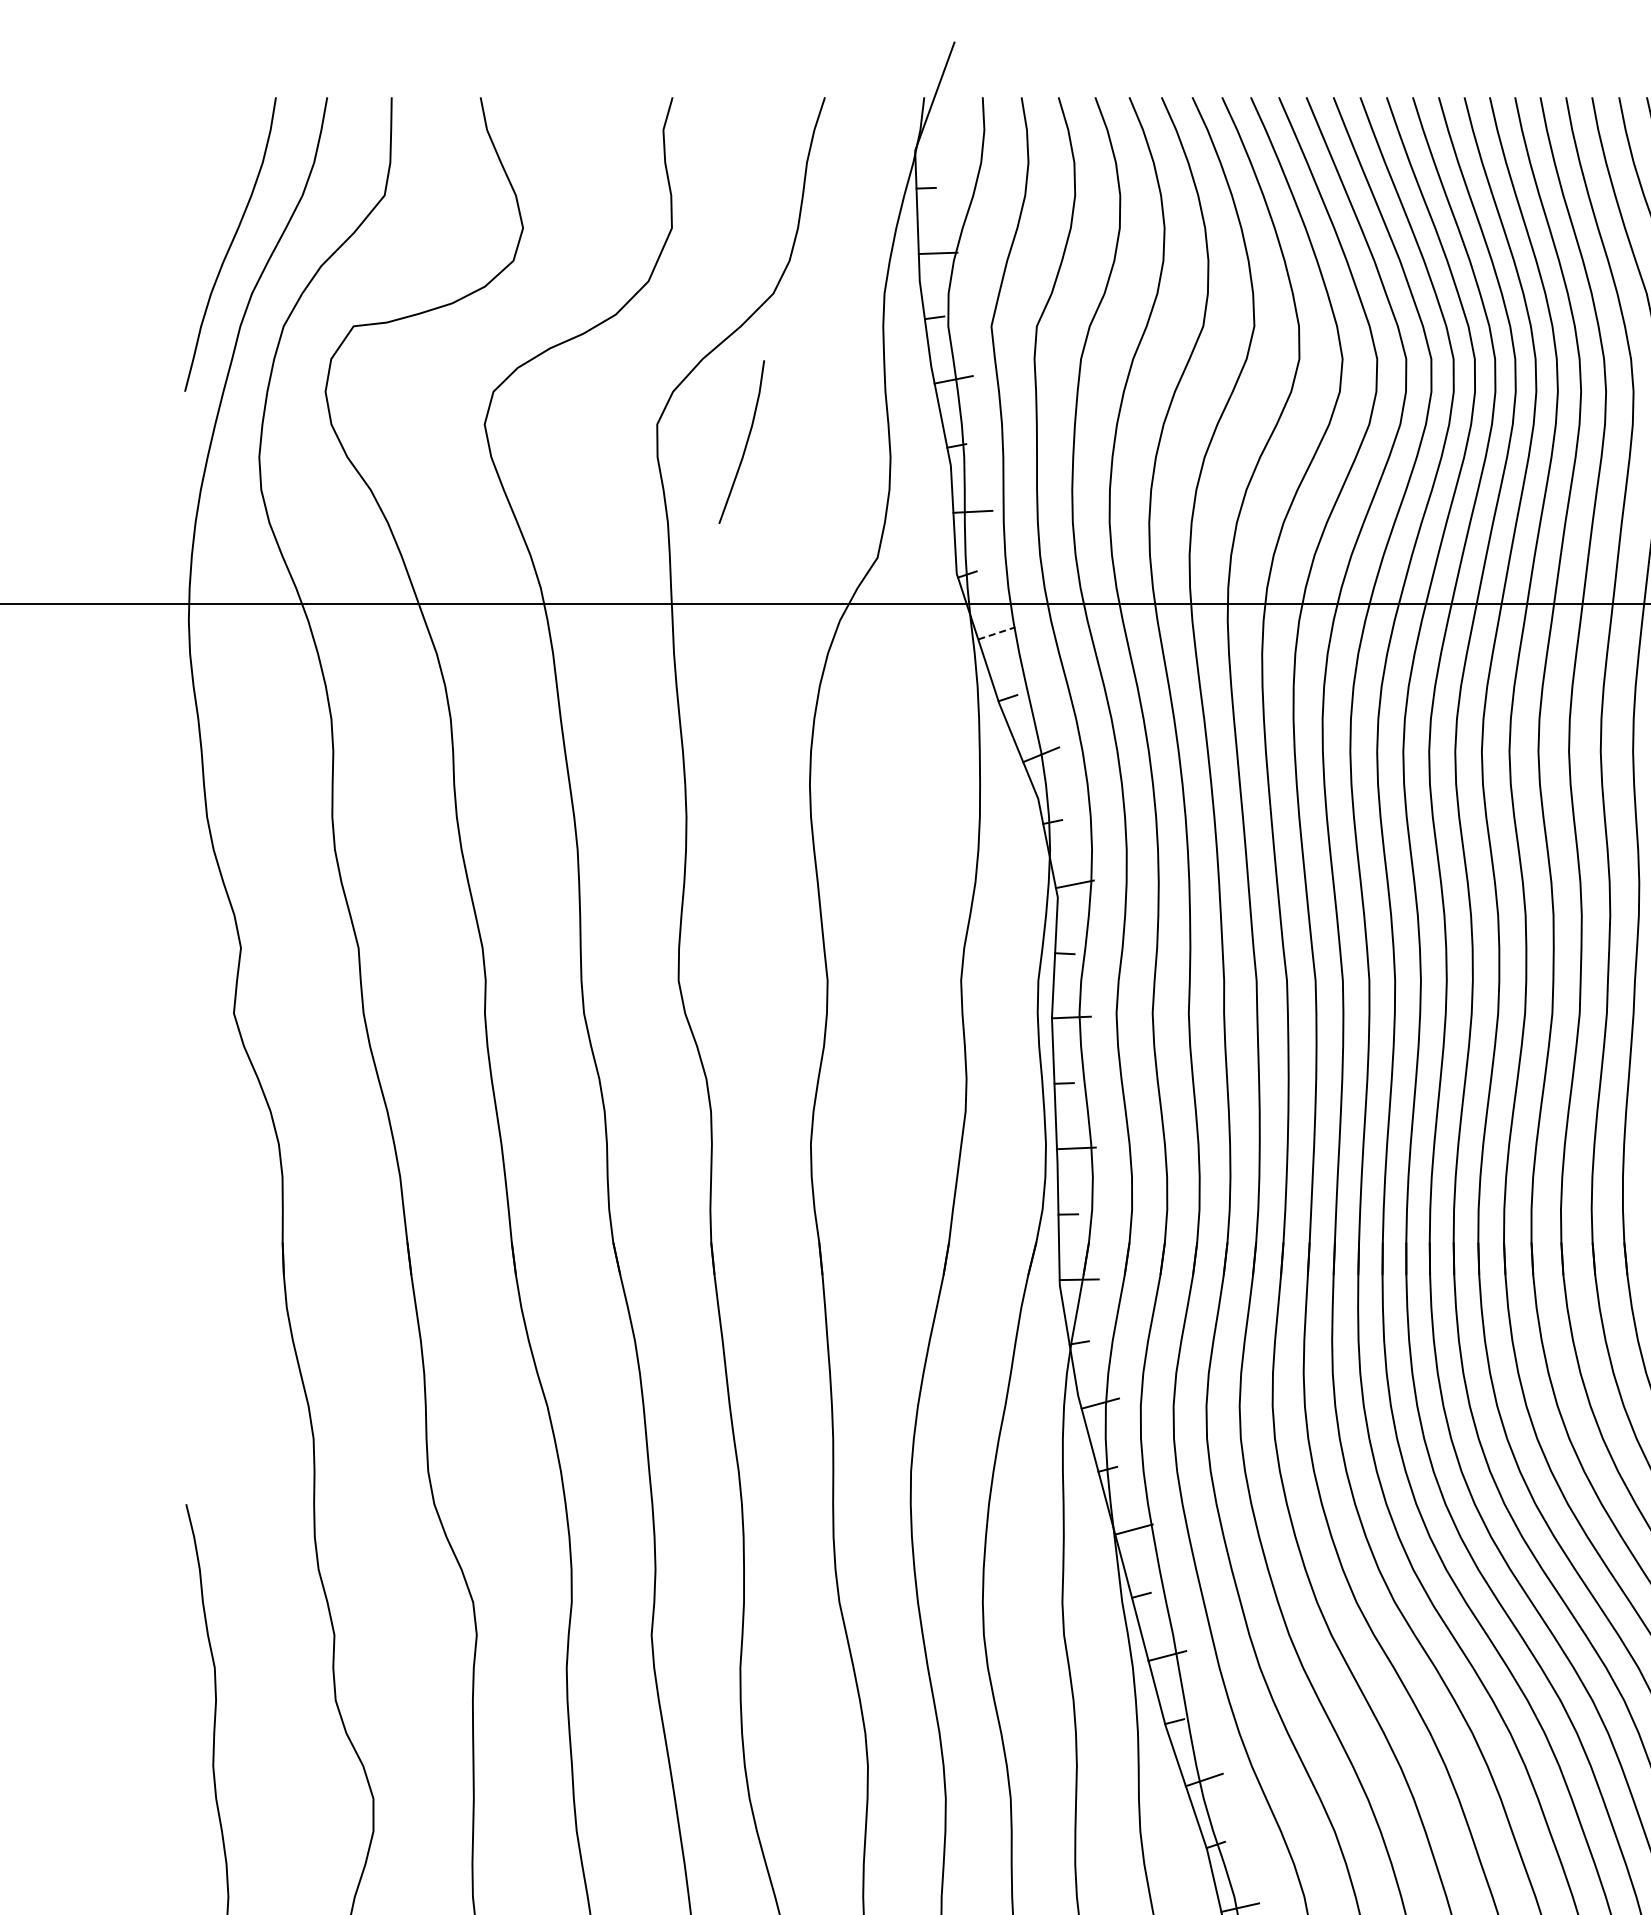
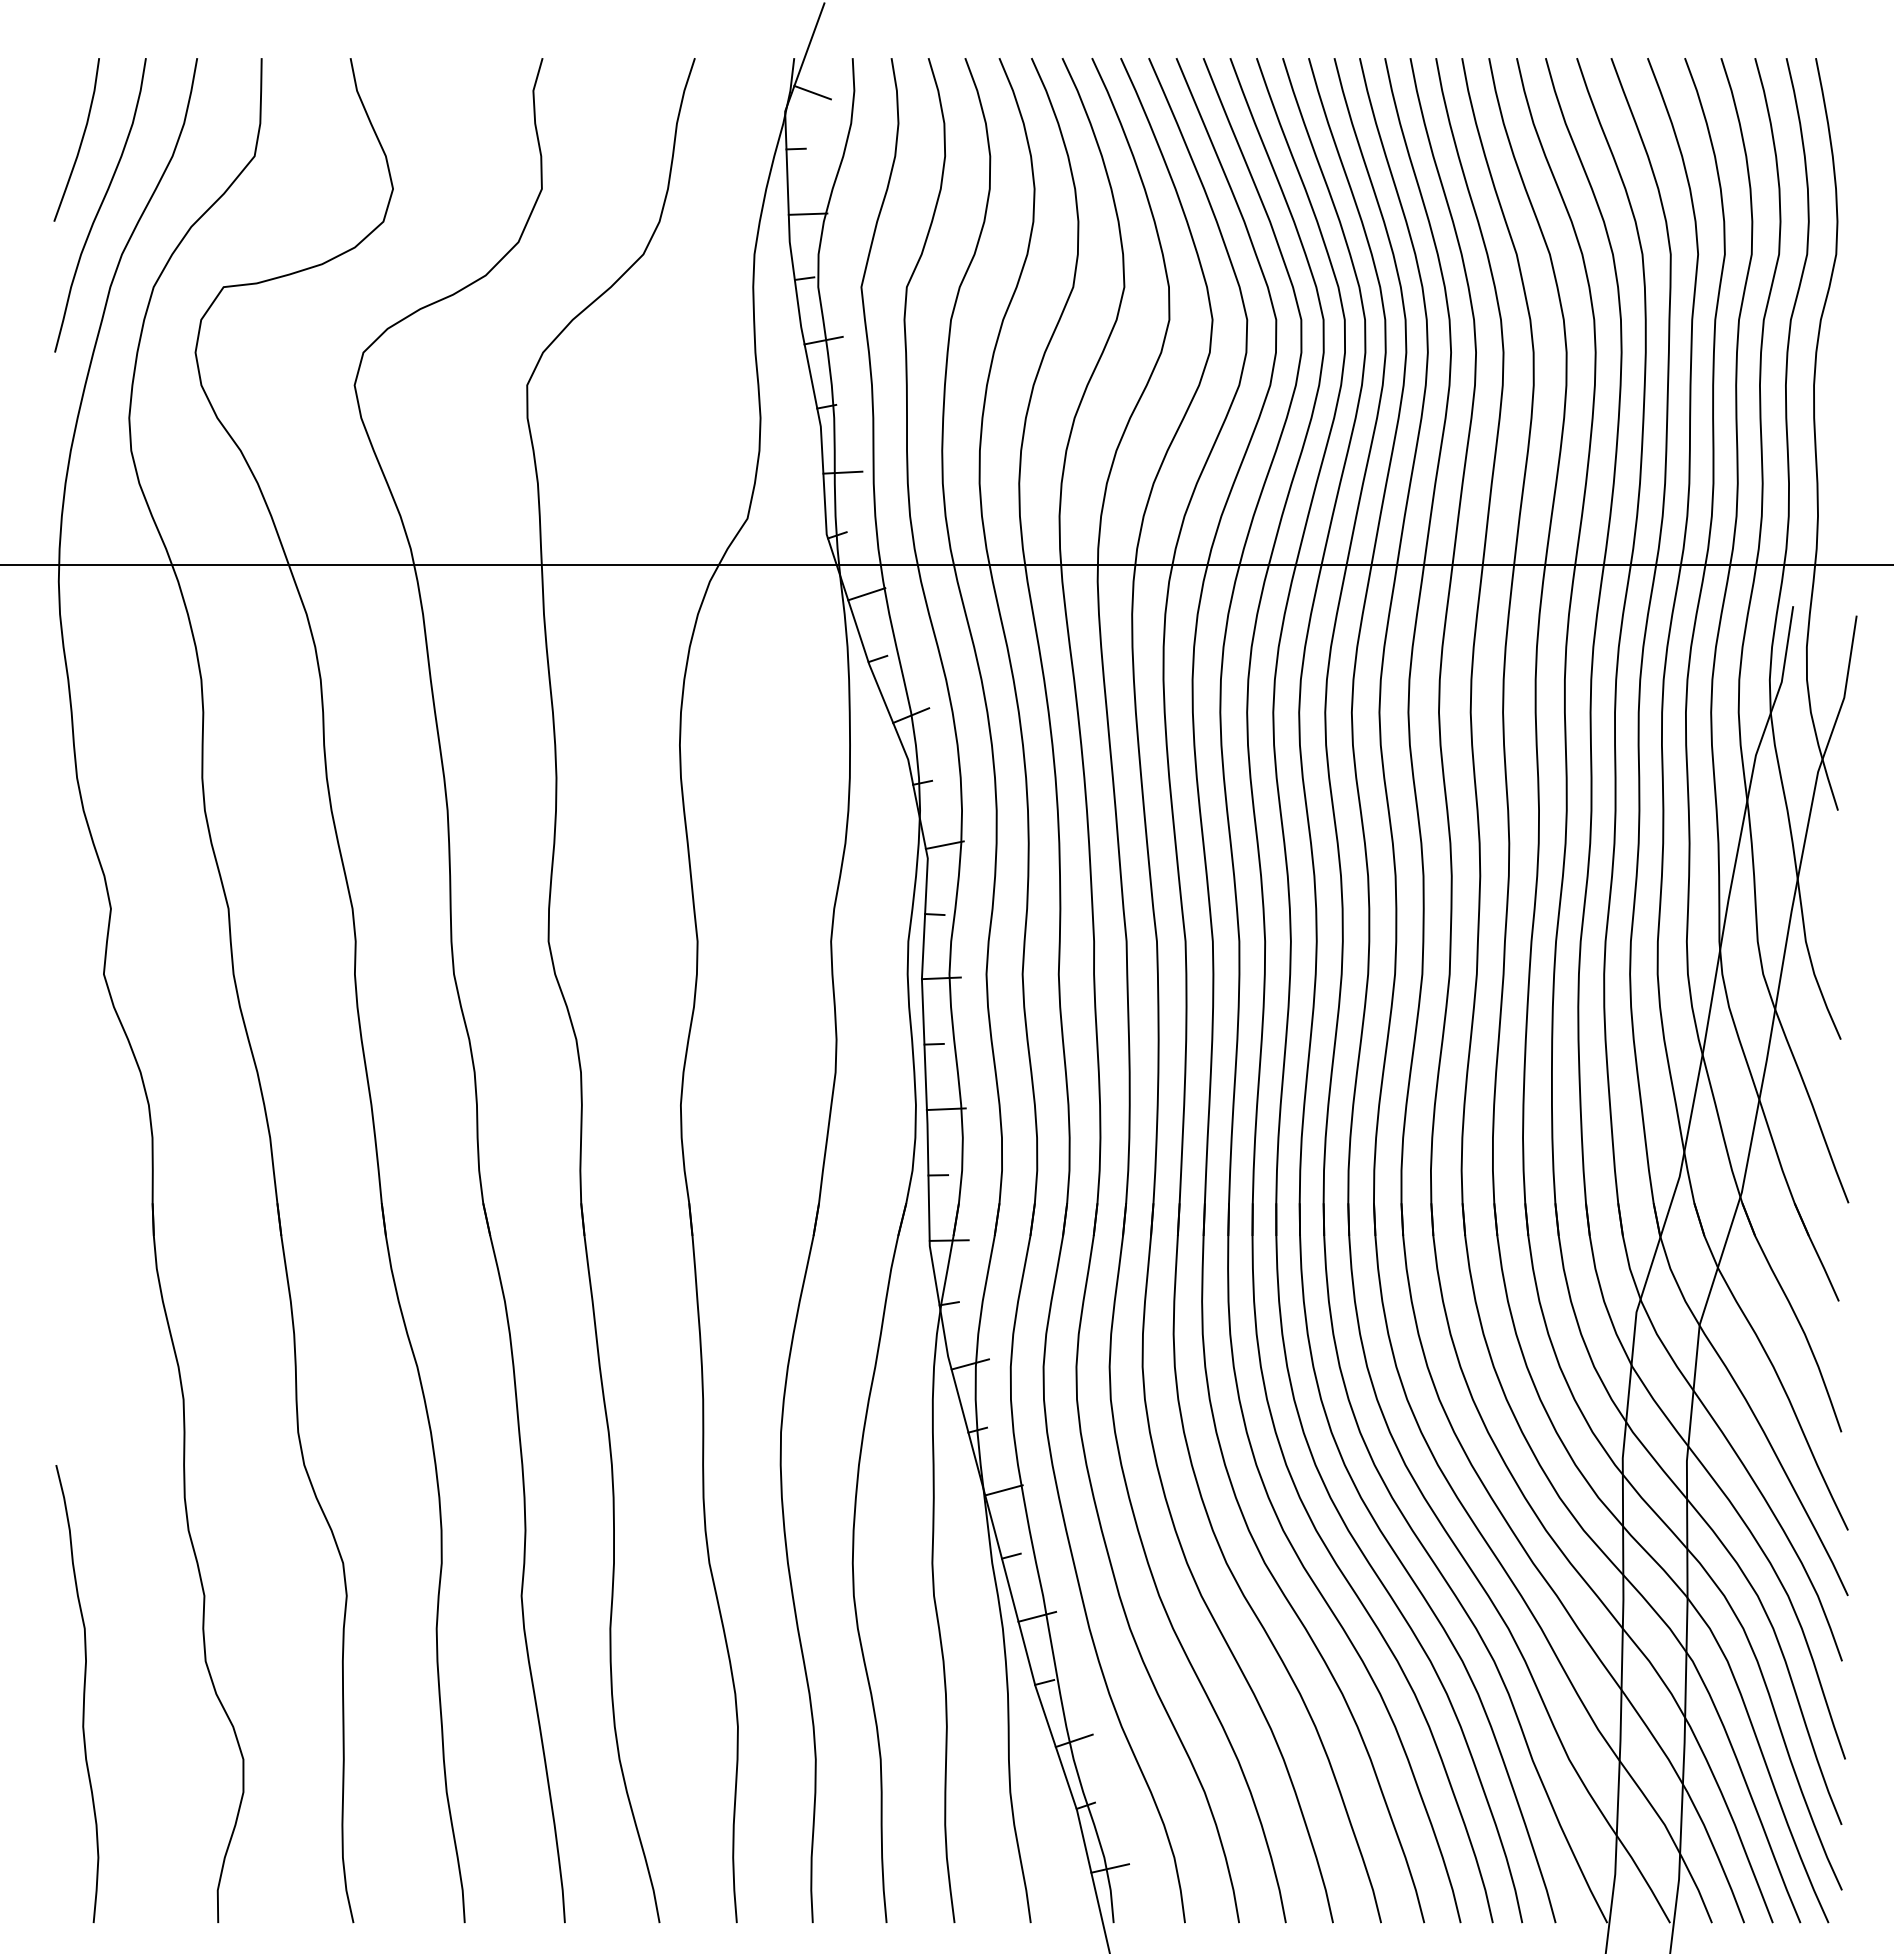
line: (942, 131) -> (812, 92), added
curve: (745, 443) -> (80, 141), moved
line: (997, 633) -> (867, 594), dashed -> solid

